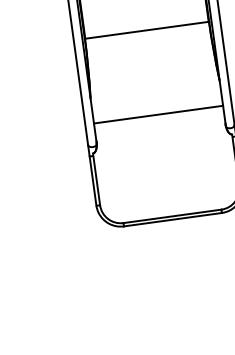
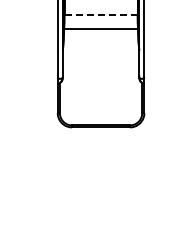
line: (147, 30) -> (101, 15), solid -> dashed
line: (157, 115) -> (100, 29), moved

